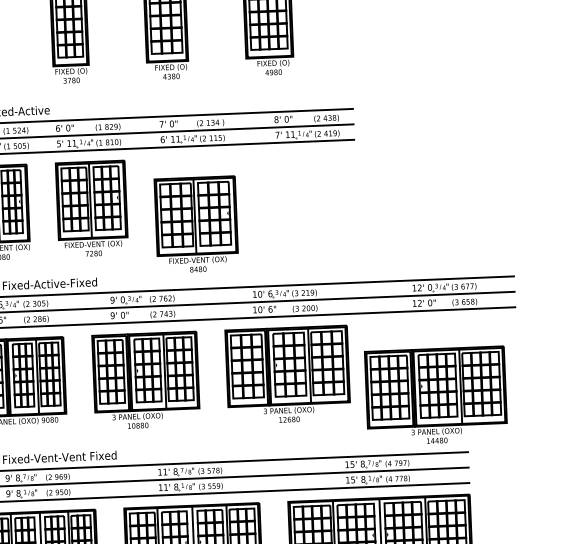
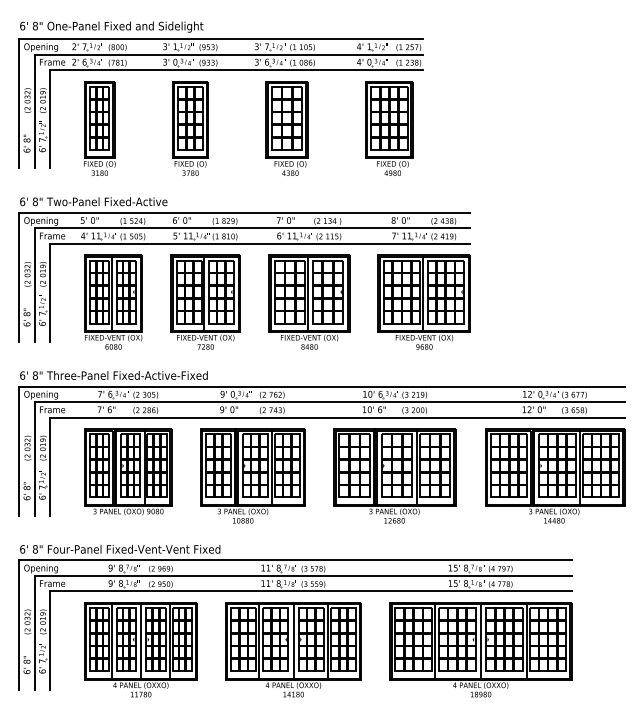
part: (309, 199) -> (423, 301), added
part: (196, 223) -> (309, 301), moved
part: (436, 395) -> (555, 475), moved

